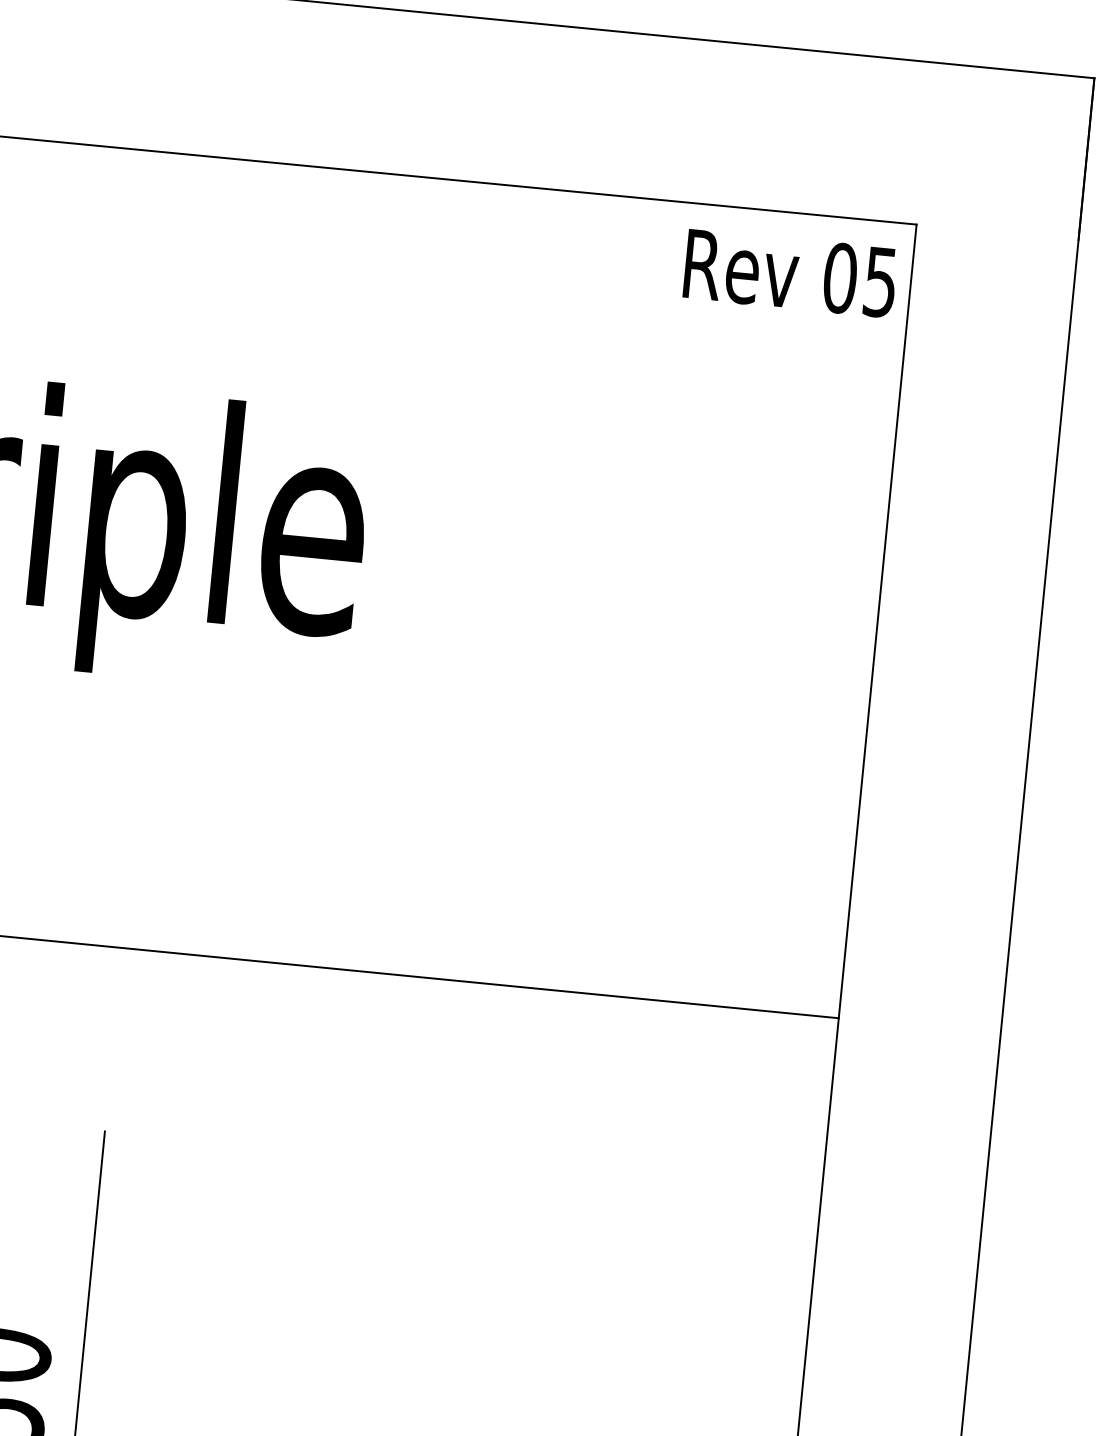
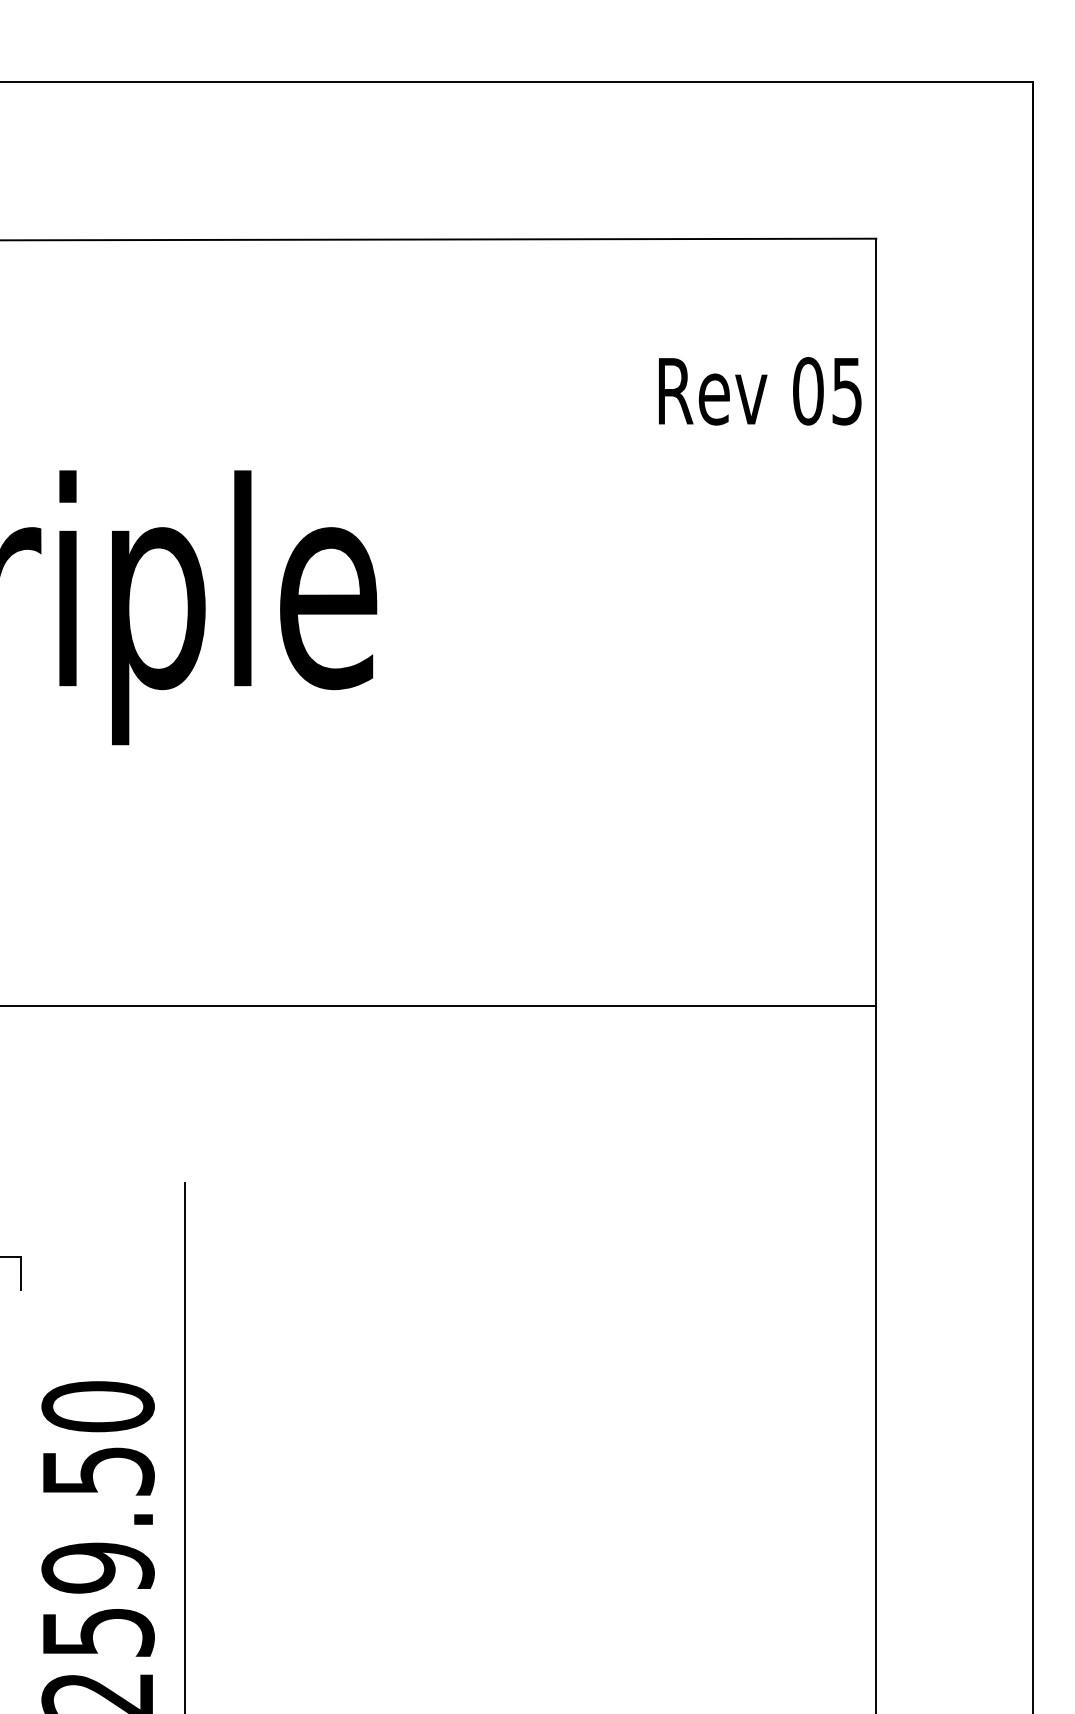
text: (790, 273) -> (760, 391), moved

